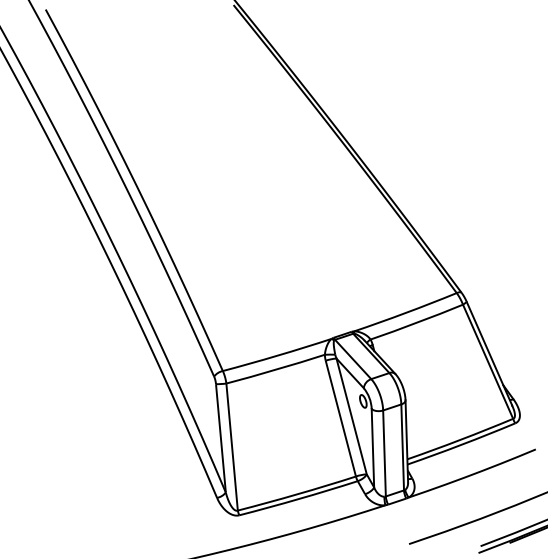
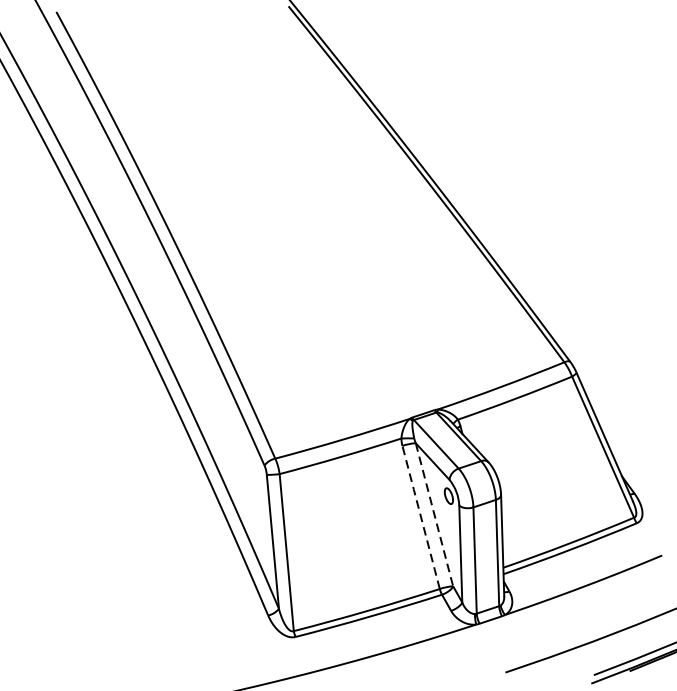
line: (351, 416) -> (434, 514), solid -> dashed
line: (340, 418) -> (420, 517), solid -> dashed

